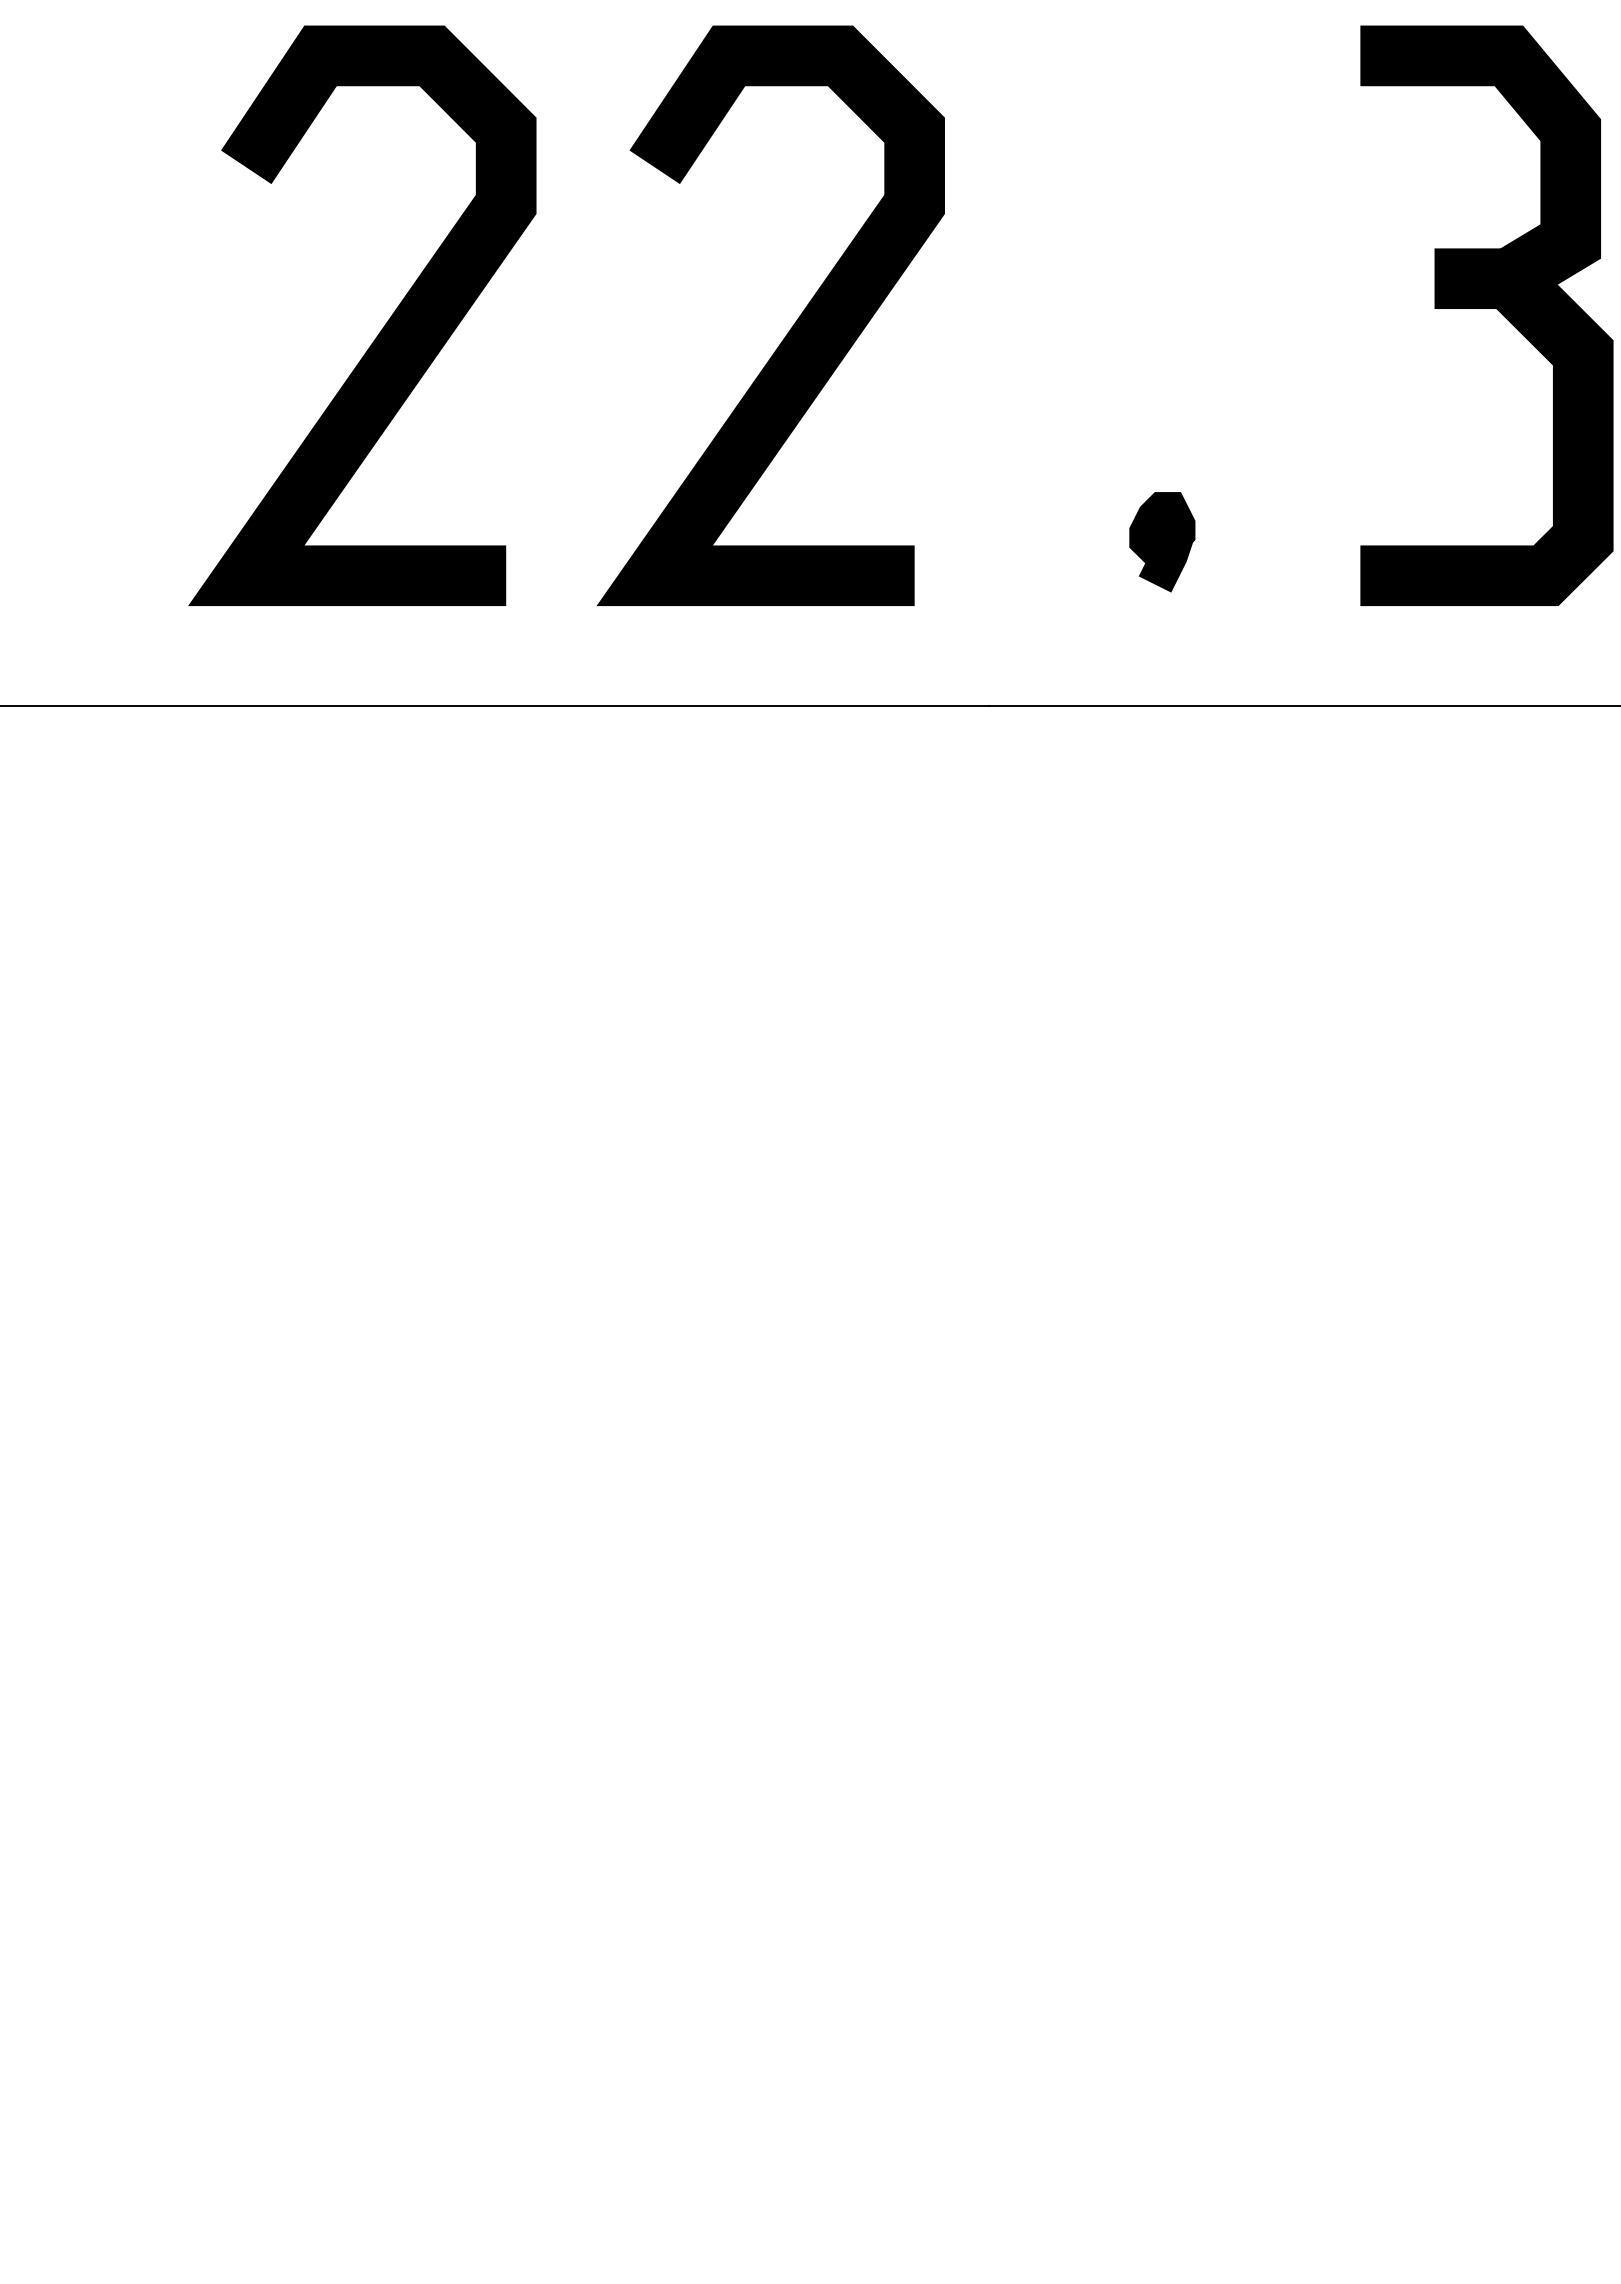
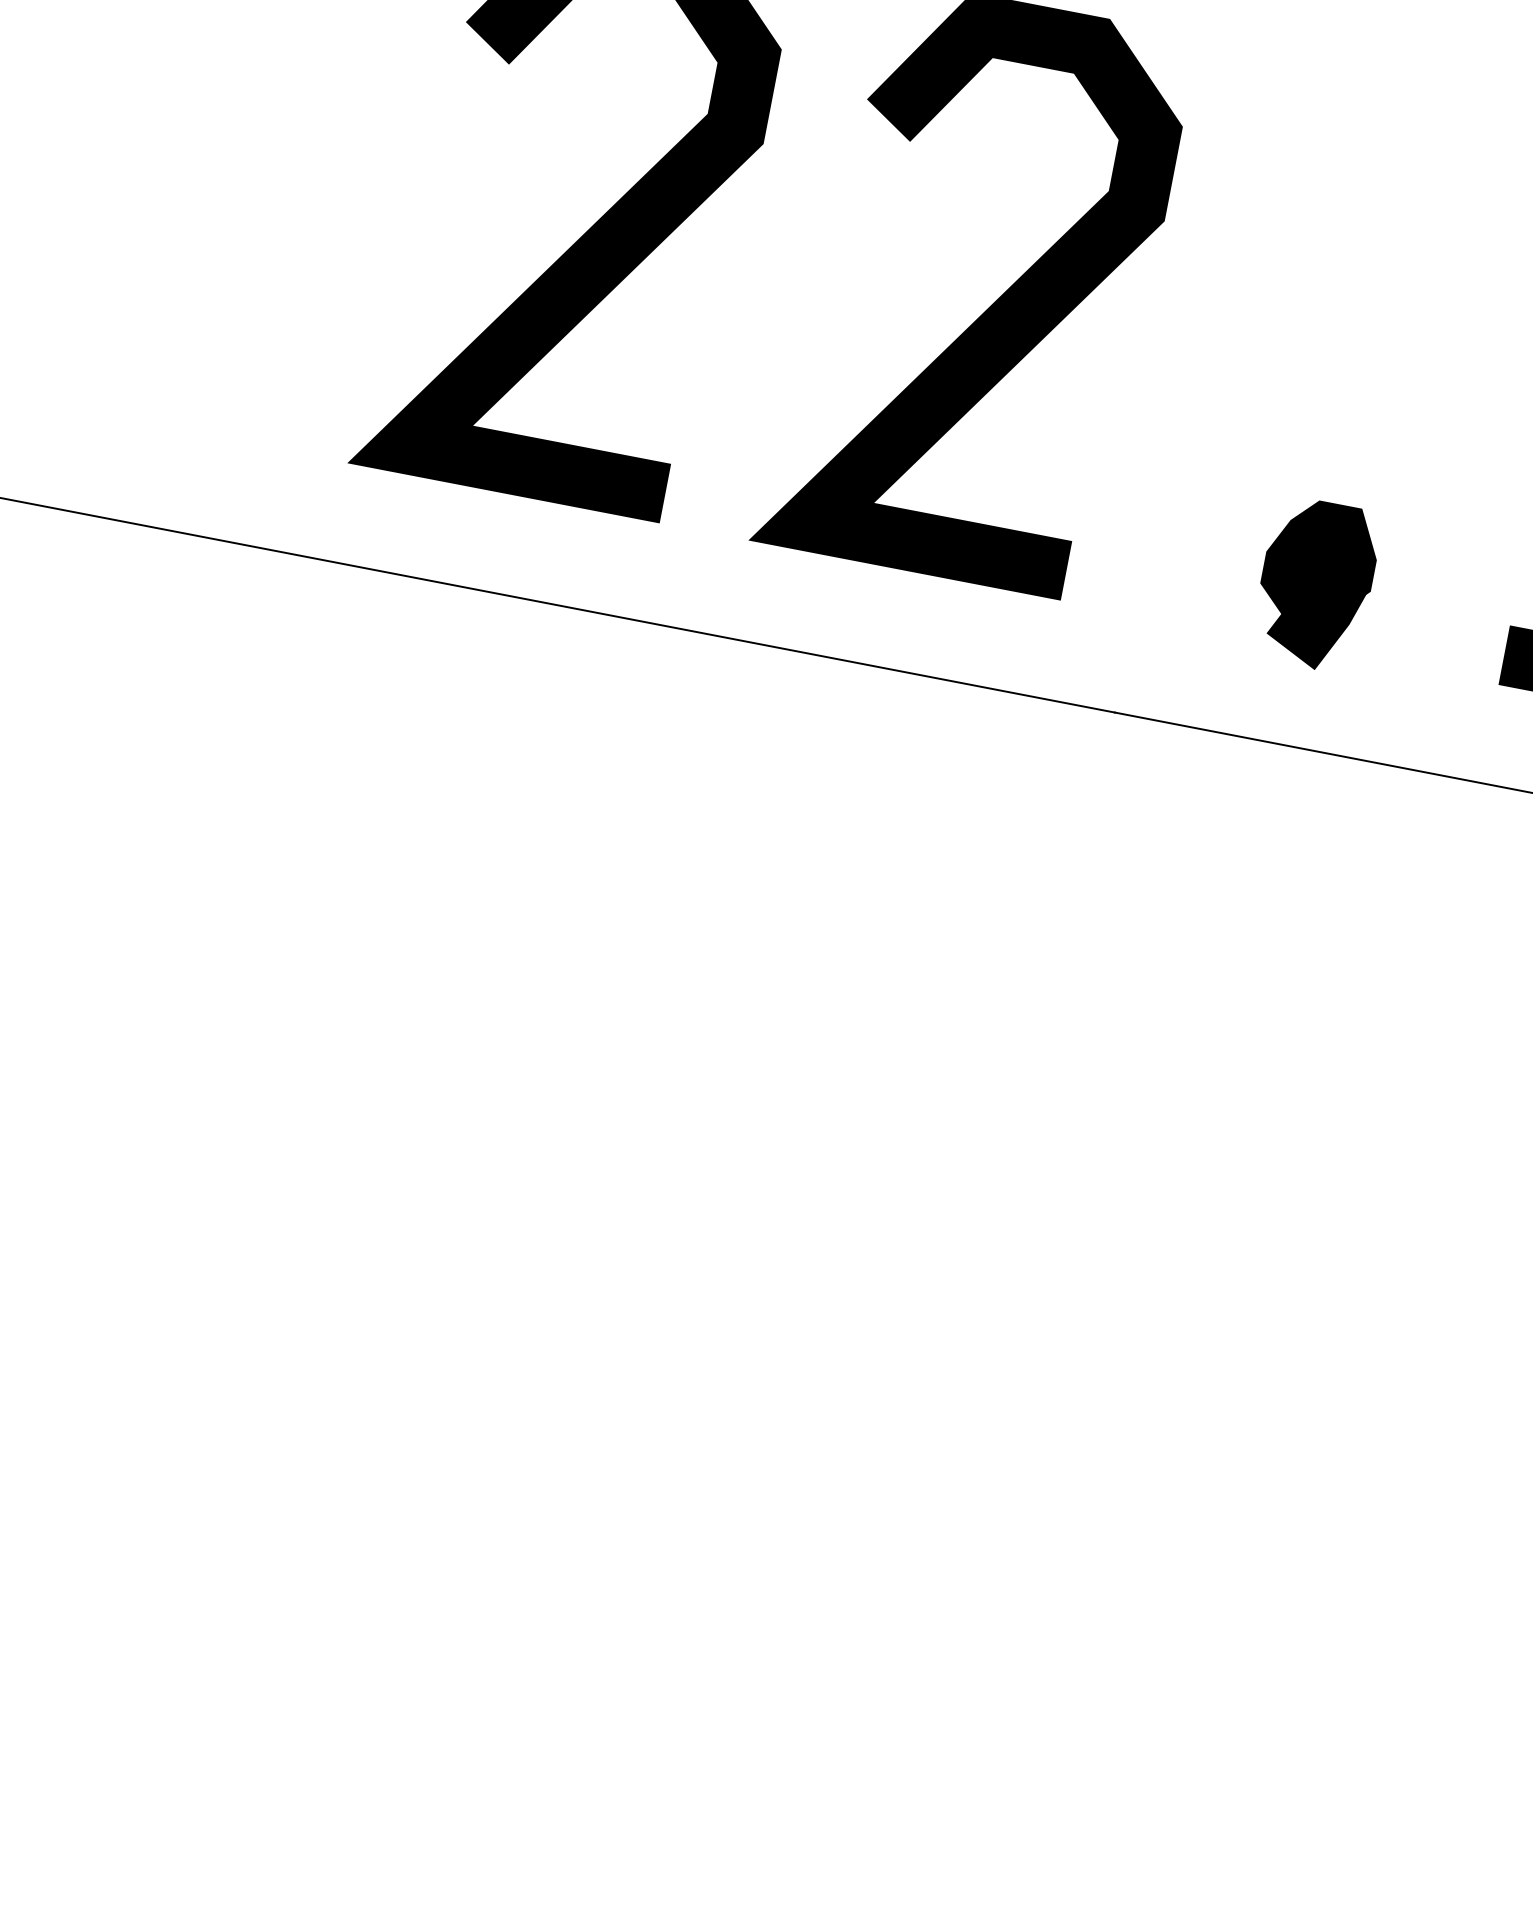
part: (1162, 541) -> (1316, 584), size x1.67

